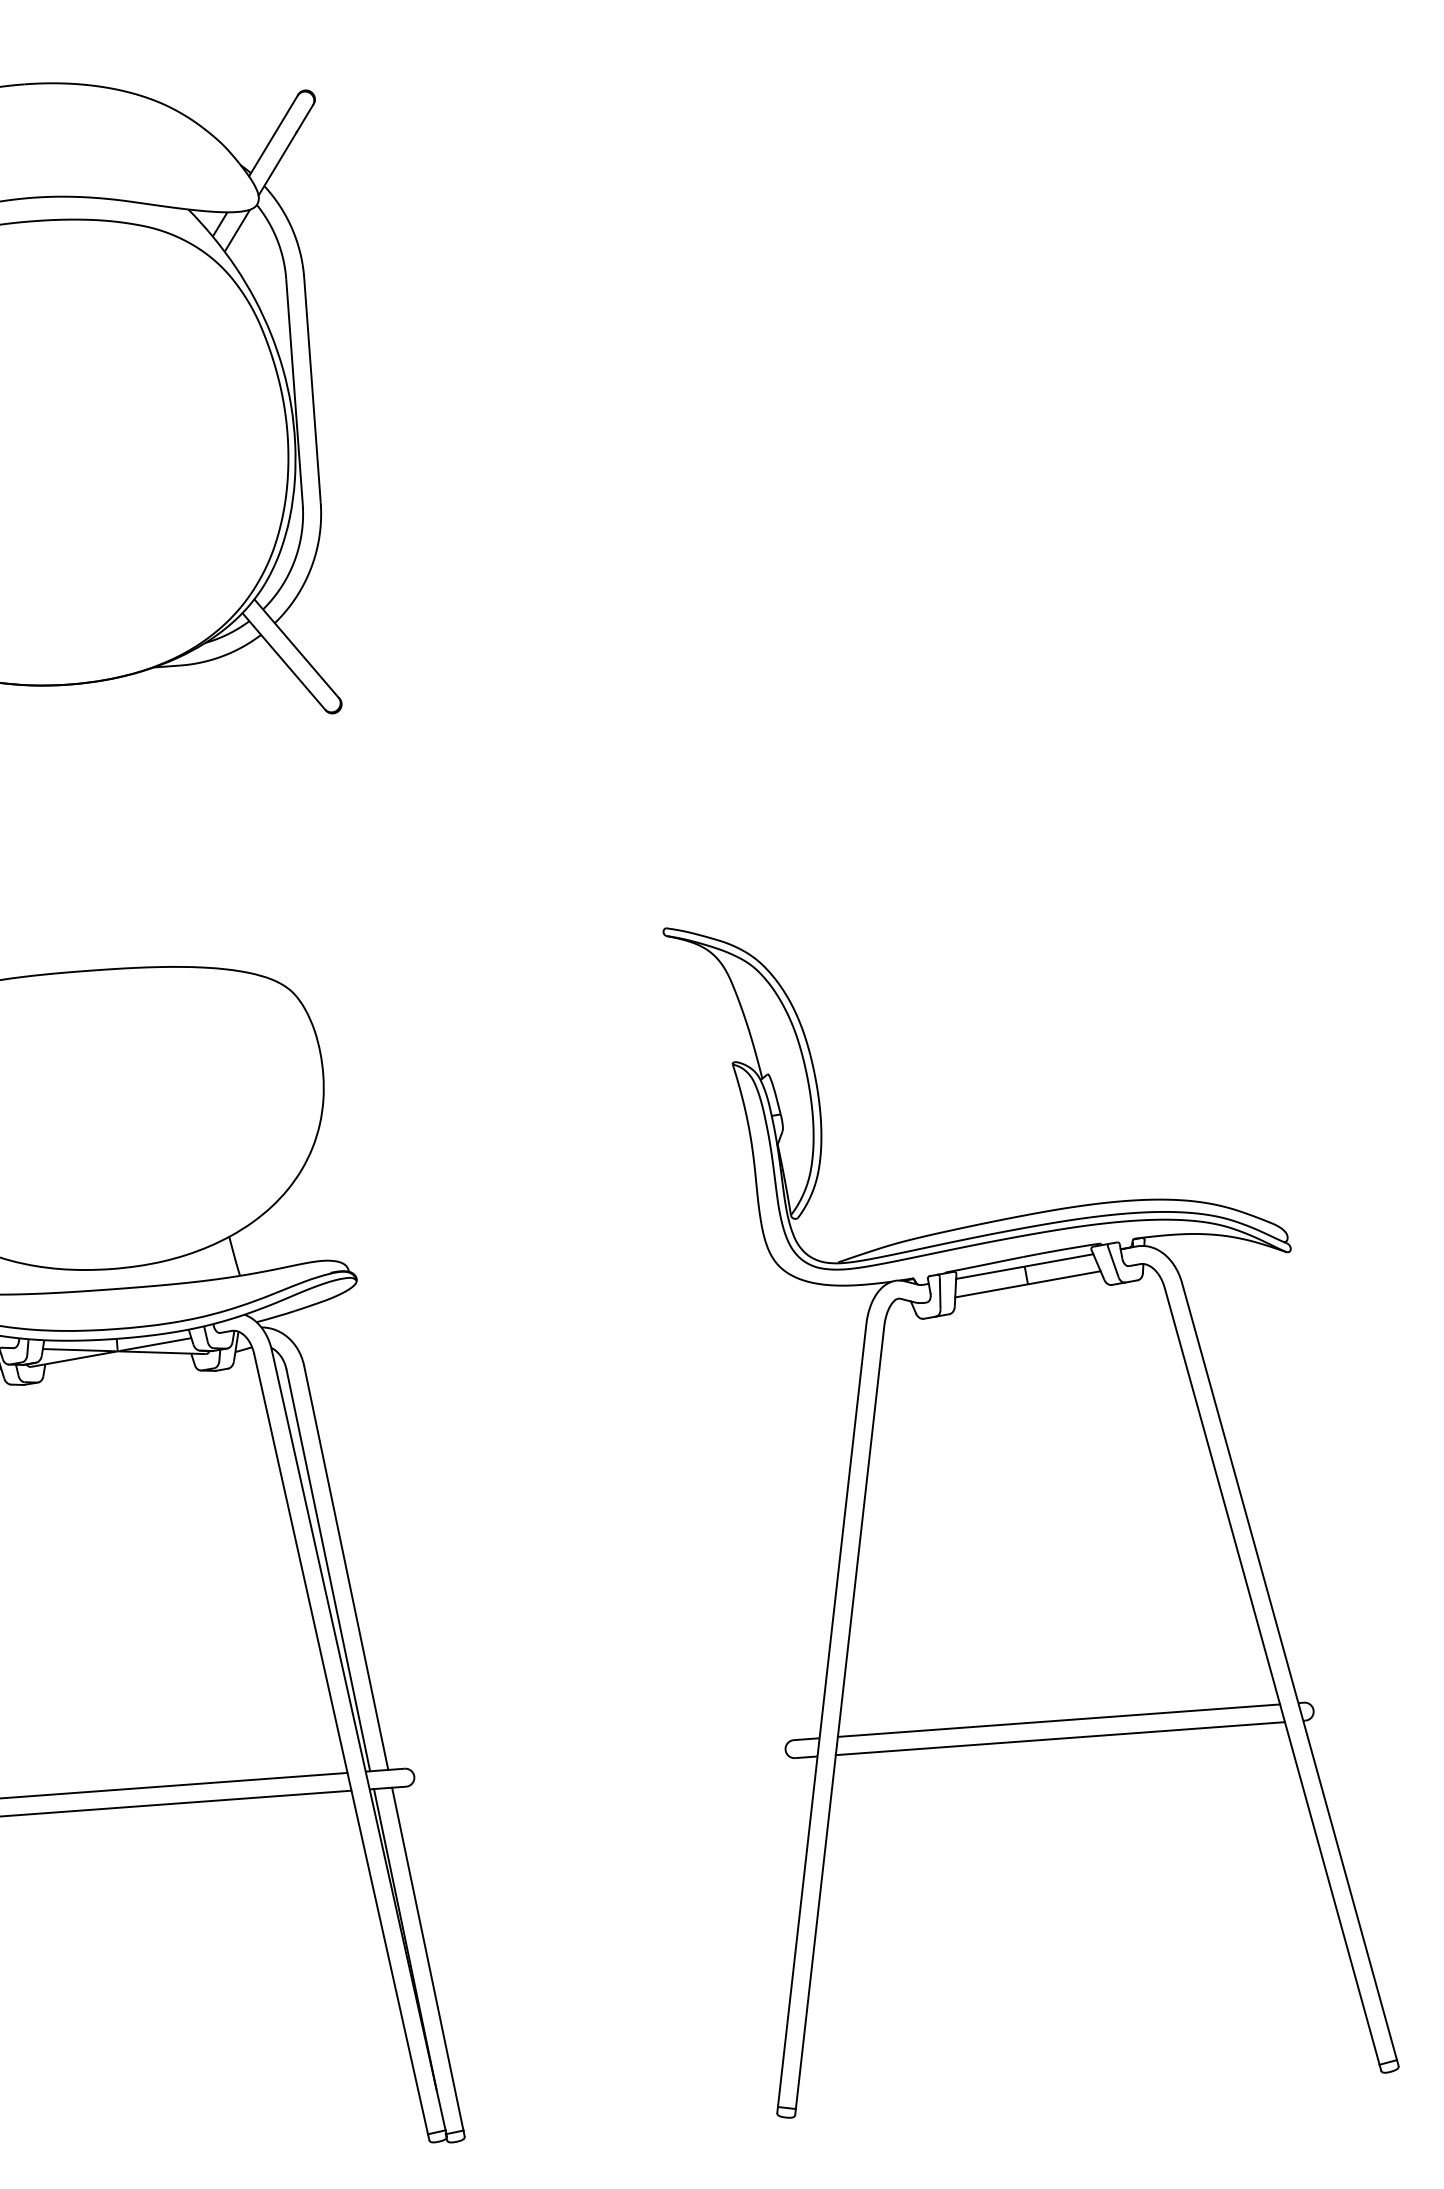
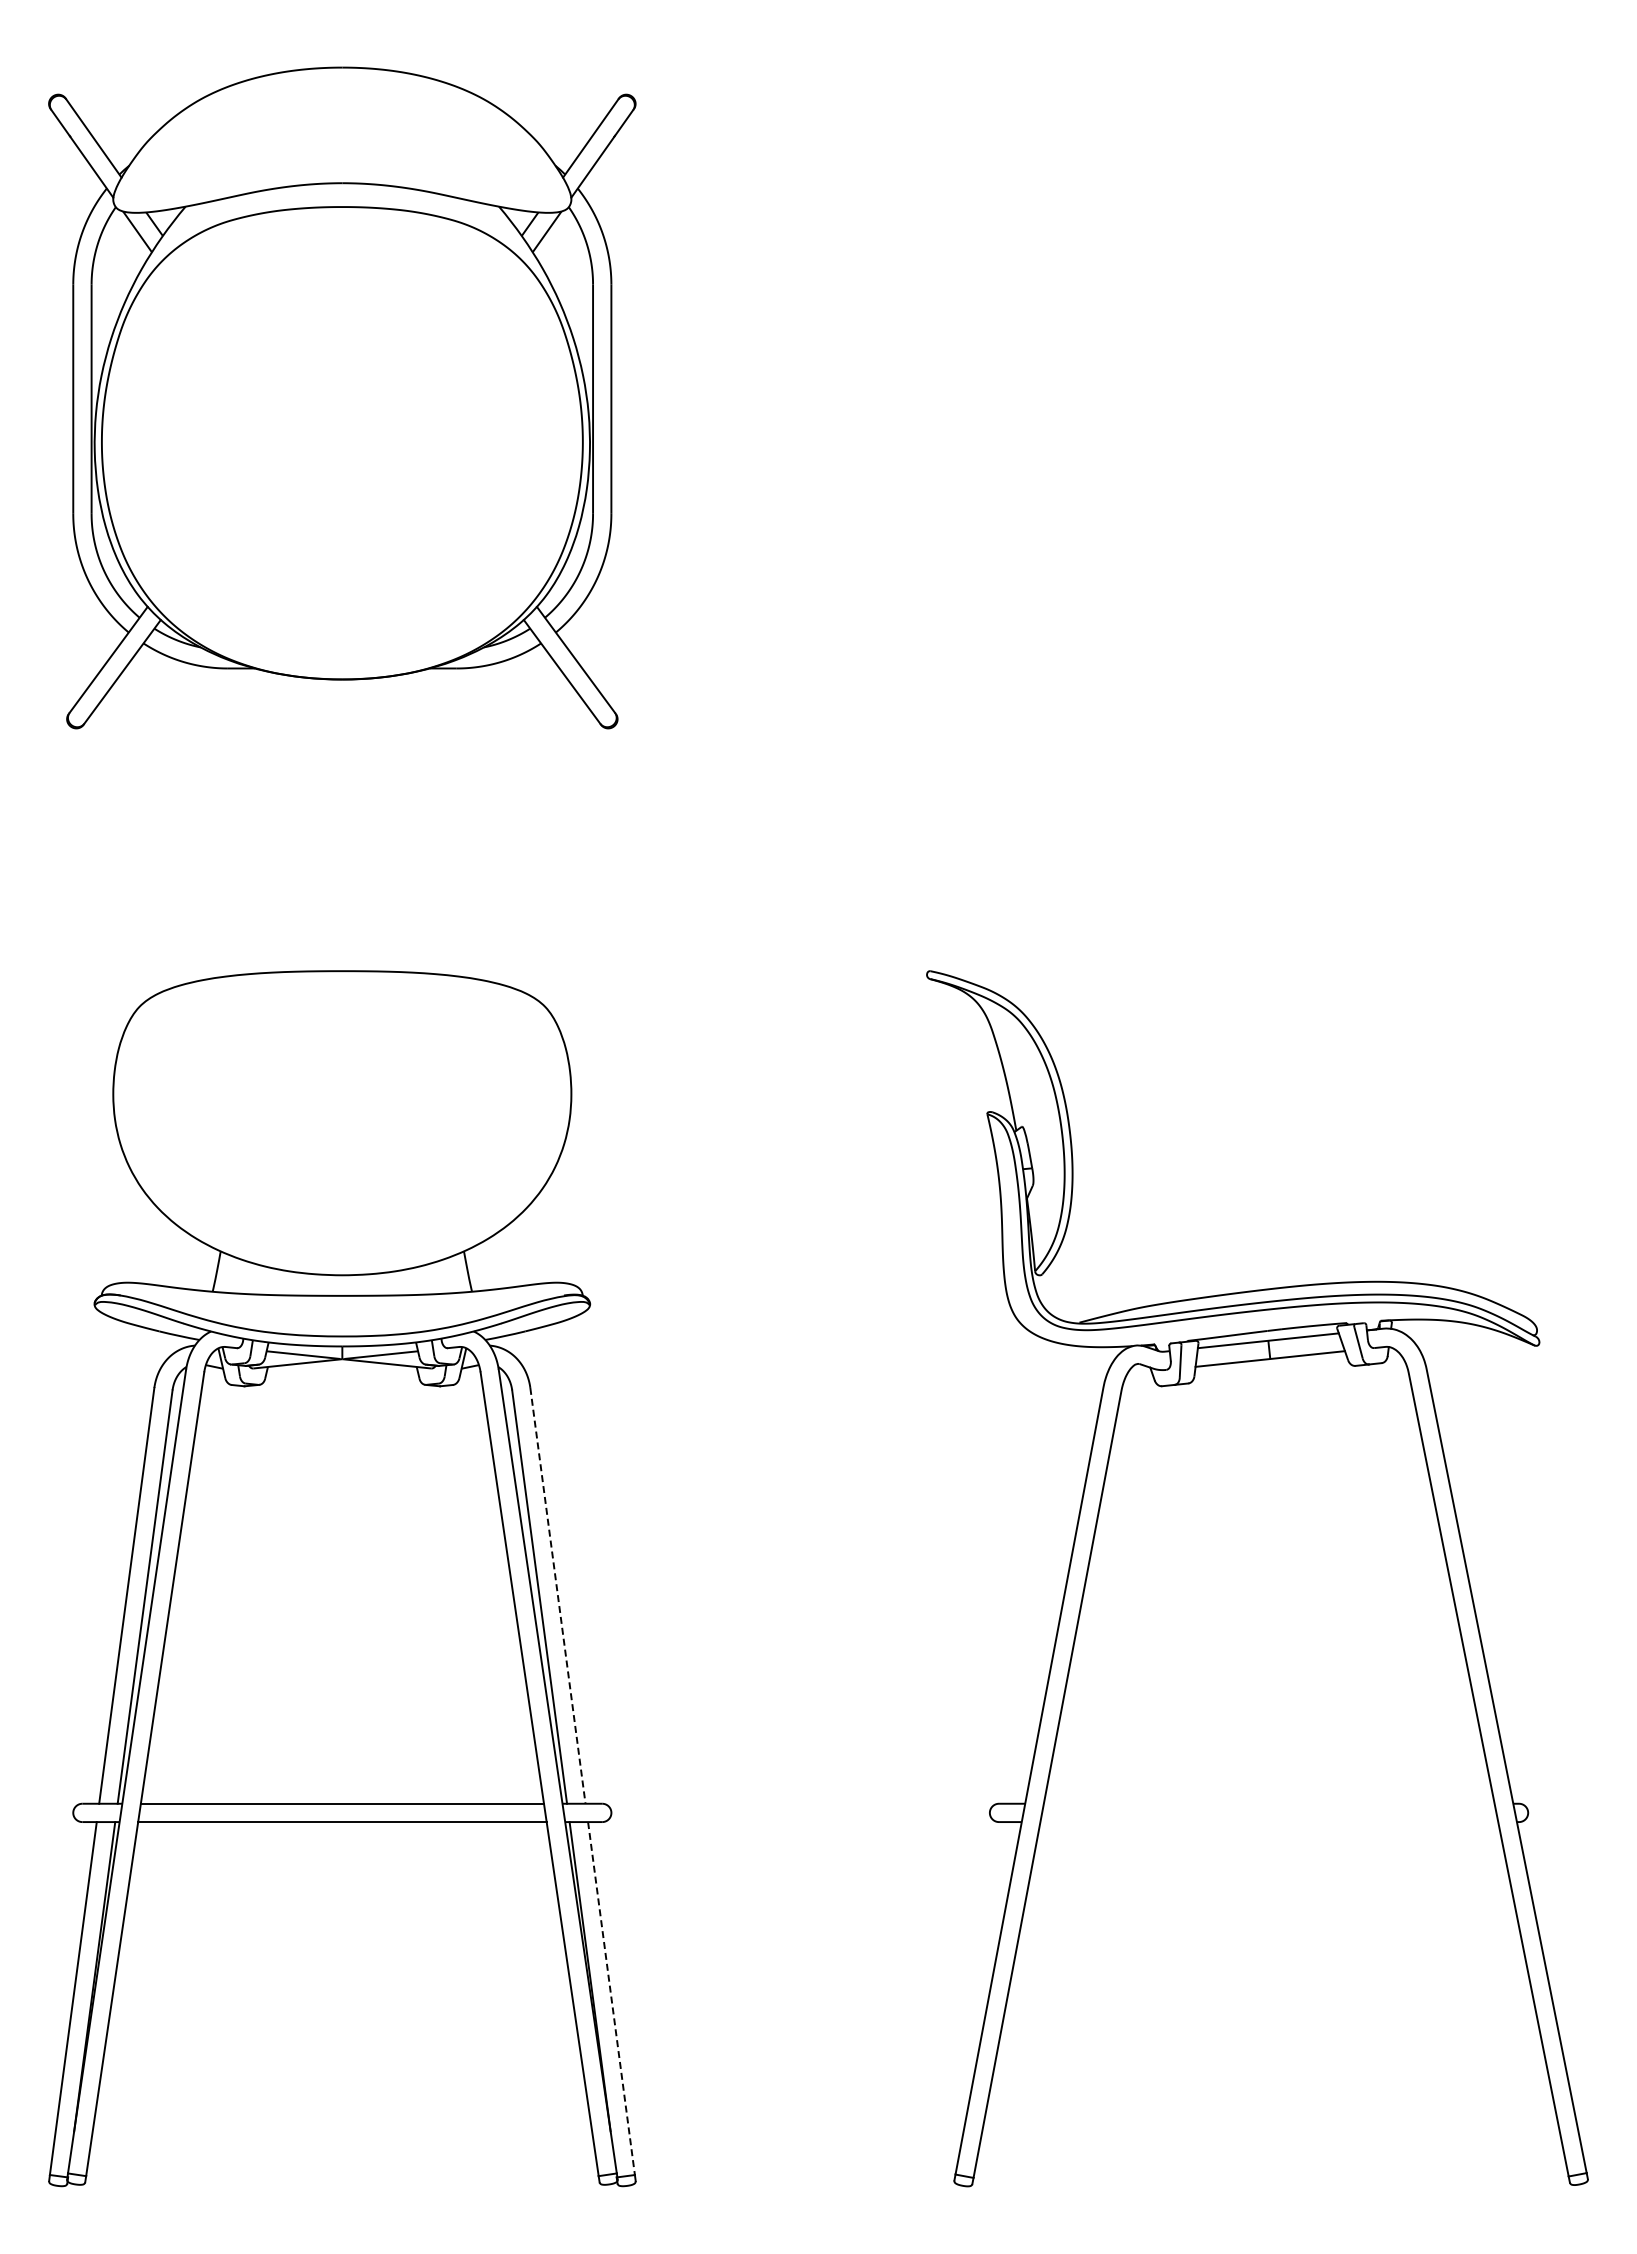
line: (345, 1567) -> (557, 1595), solid -> dashed
line: (1058, 1720) -> (1268, 1803), removed
line: (1060, 1739) -> (1269, 1822), removed
line: (427, 1960) -> (611, 1999), solid -> dashed

